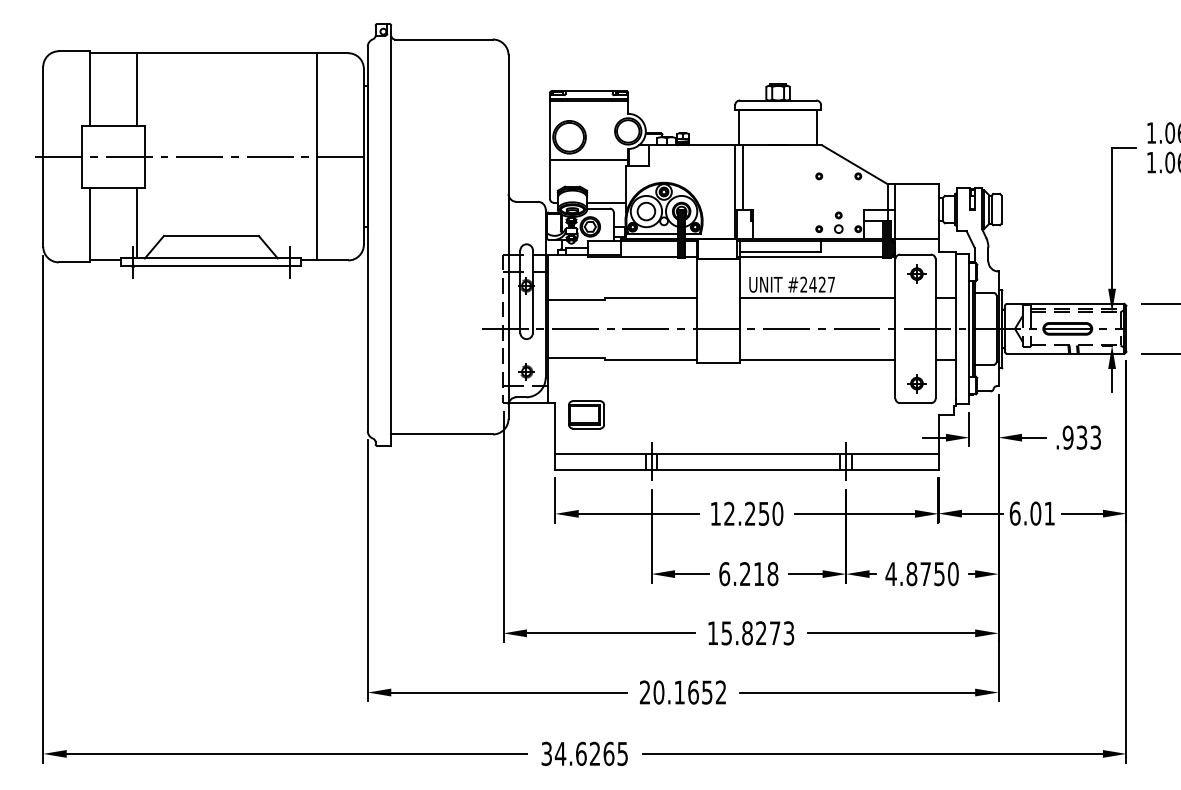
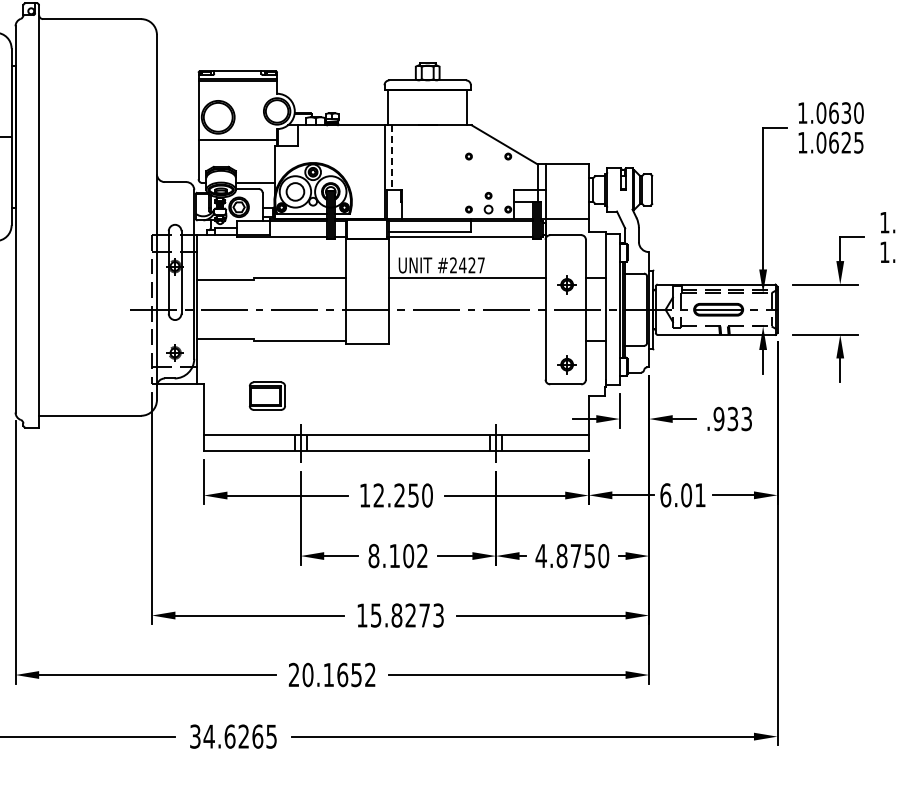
line: (742, 177) -> (391, 157), solid -> dashed
part: (916, 273) -> (566, 284), moved
line: (817, 360) -> (467, 341), removed
part: (586, 414) -> (267, 395), moved
text: (748, 574) -> (397, 556), 6.218 -> 8.102

